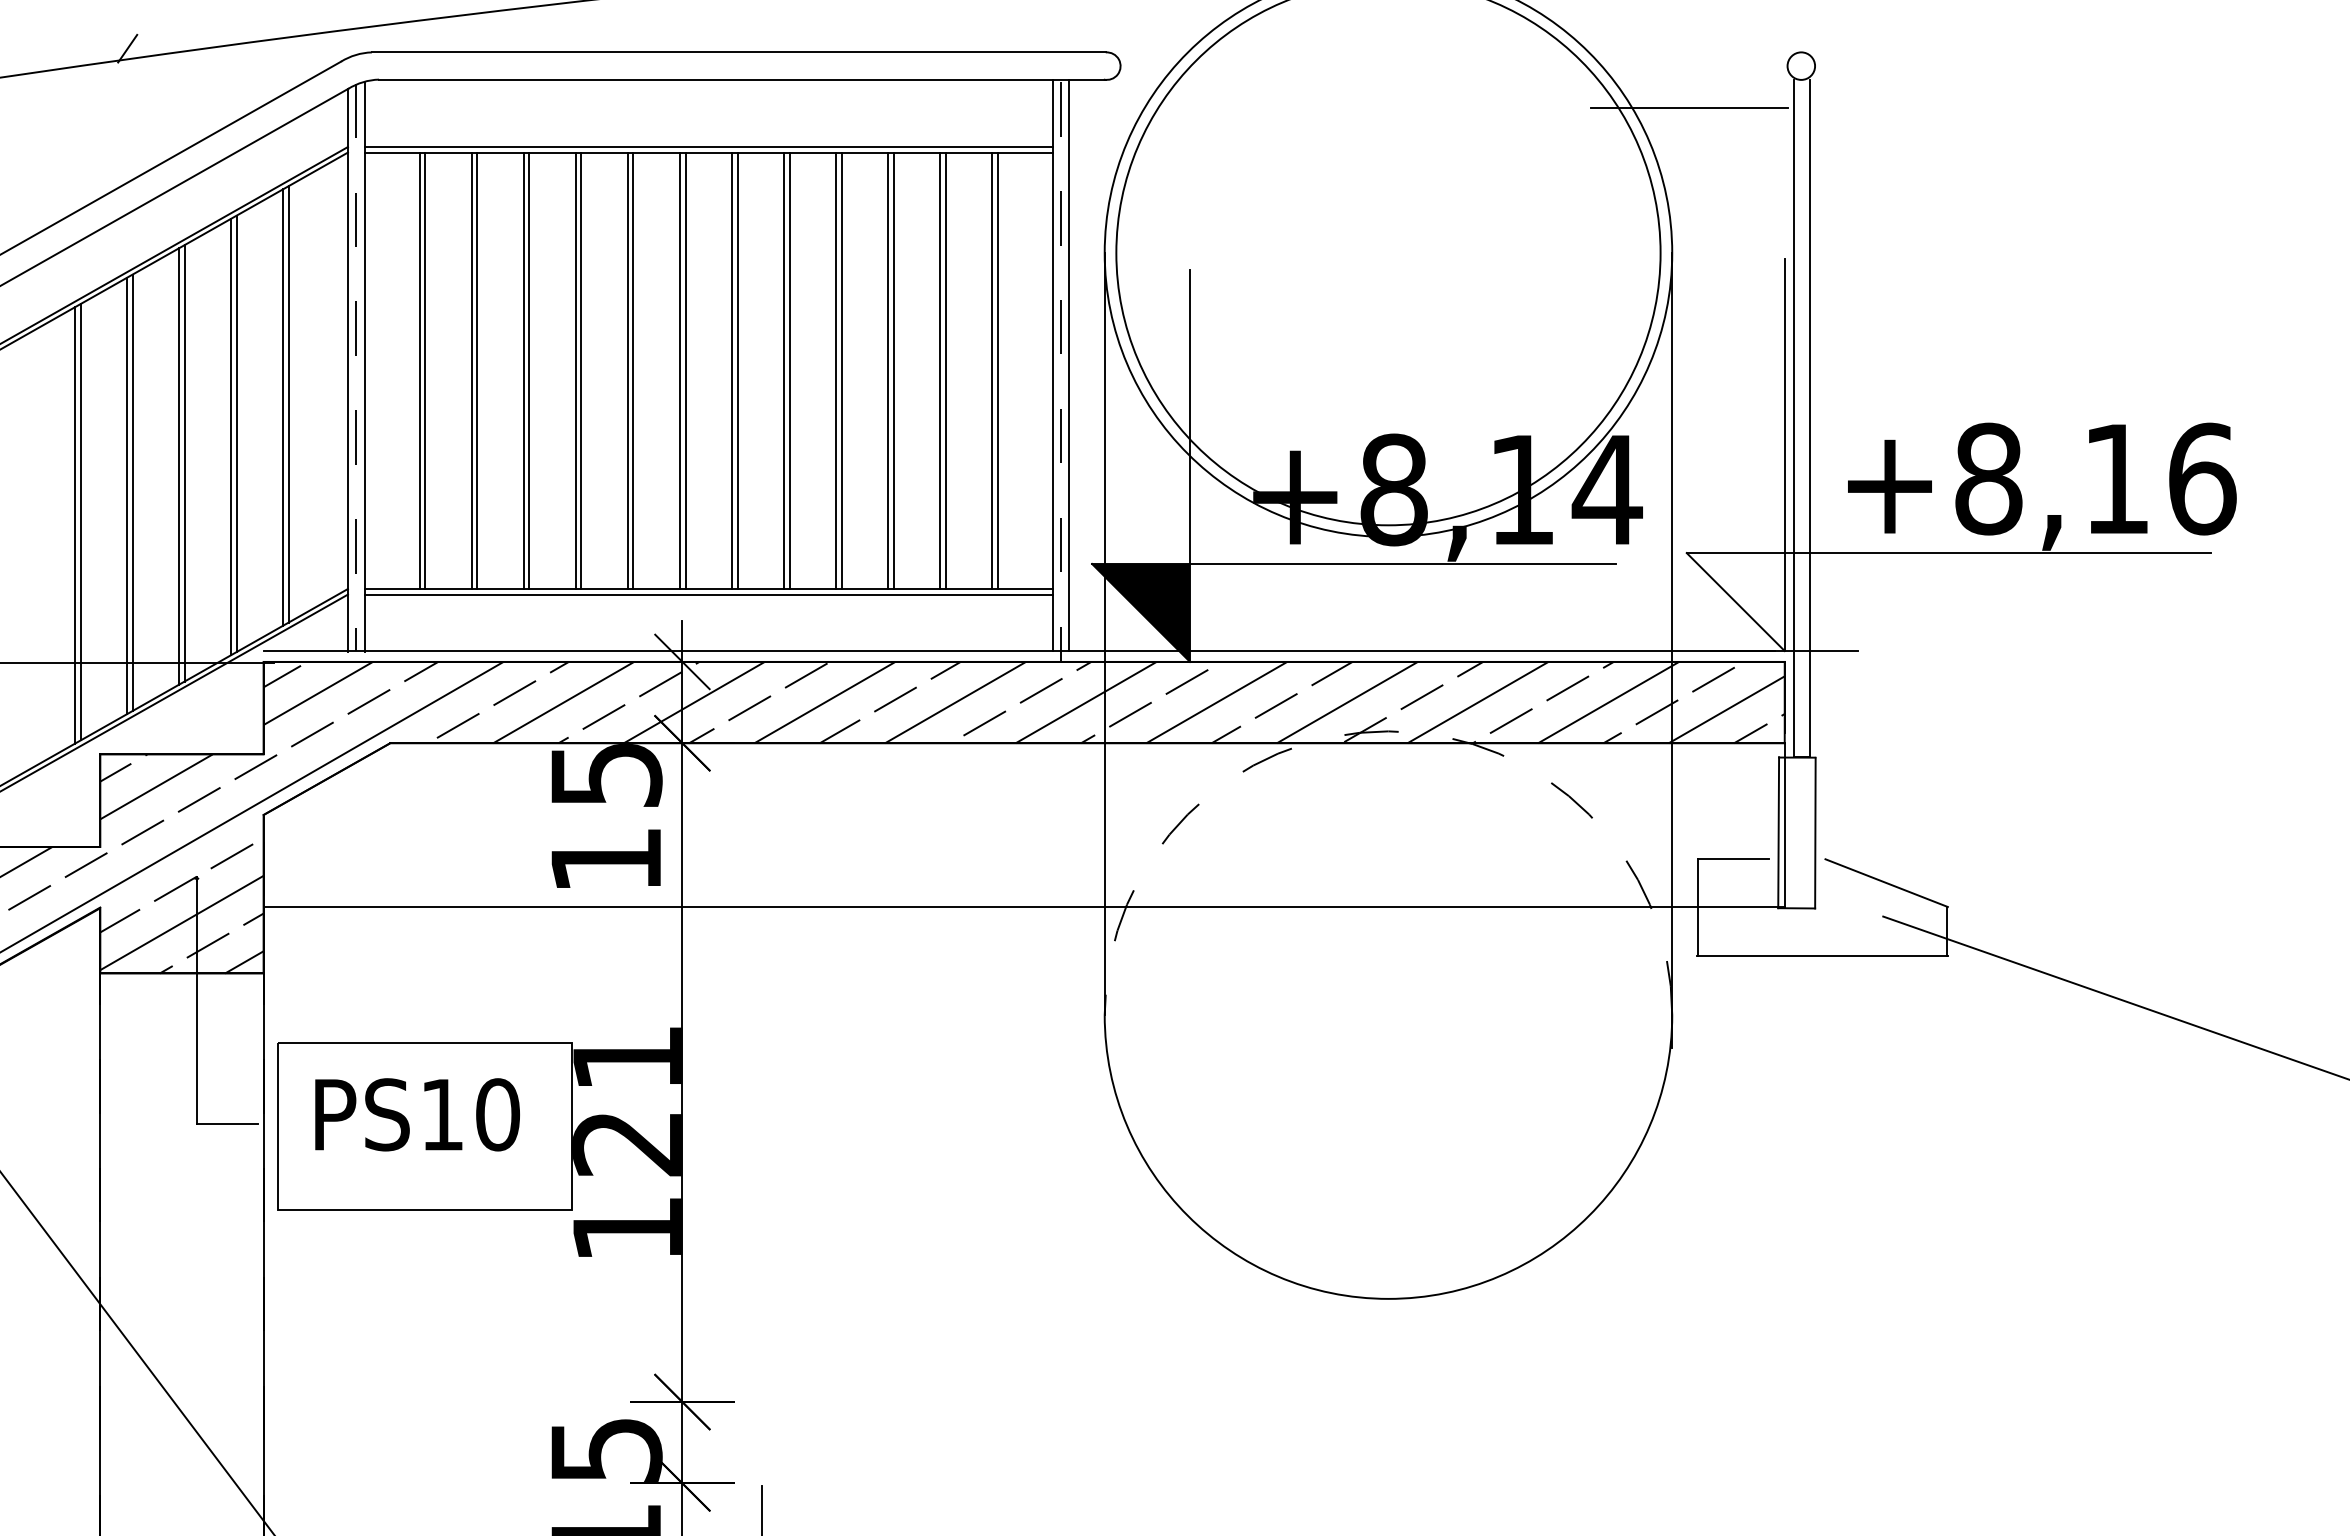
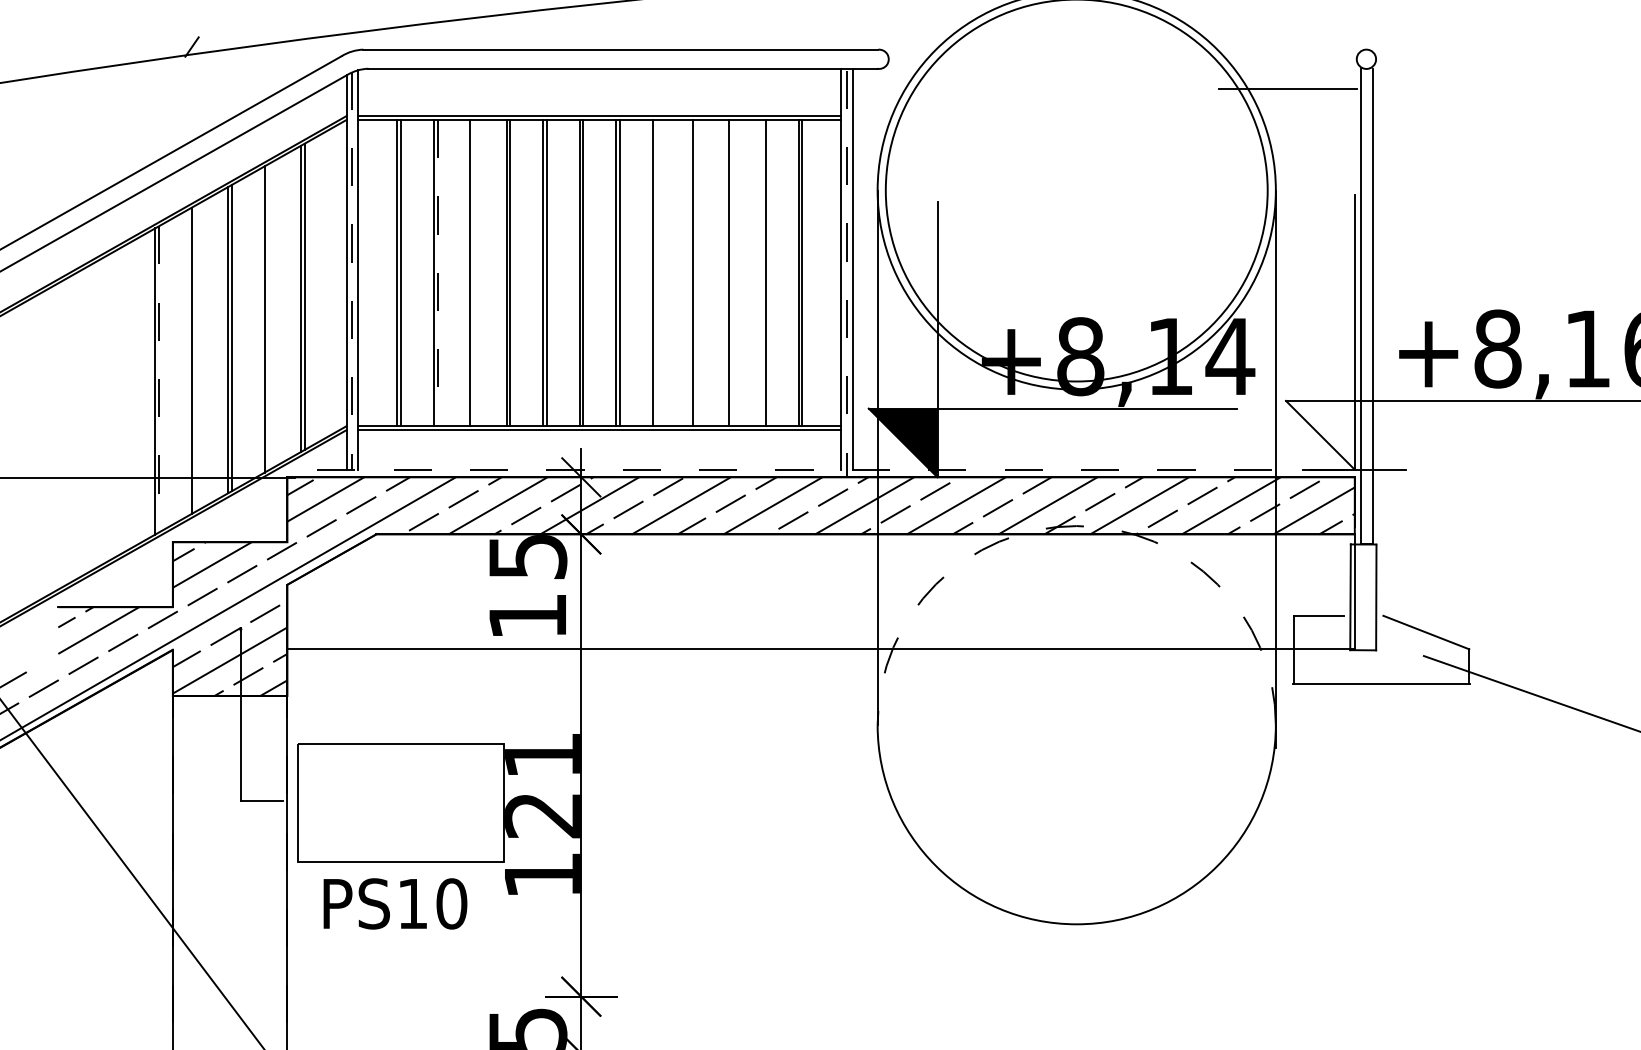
line: (529, 370) -> (474, 272), removed
line: (789, 370) -> (656, 272), removed
line: (836, 370) -> (689, 272), removed
line: (888, 370) -> (725, 272), removed
line: (940, 370) -> (762, 272), removed
line: (477, 371) -> (437, 273), solid -> dashed
line: (236, 433) -> (268, 317), removed
line: (132, 492) -> (195, 358), removed
line: (80, 522) -> (158, 379), solid -> dashed
line: (1019, 651) -> (817, 470), solid -> dashed
text: (417, 1114) -> (395, 903), moved

